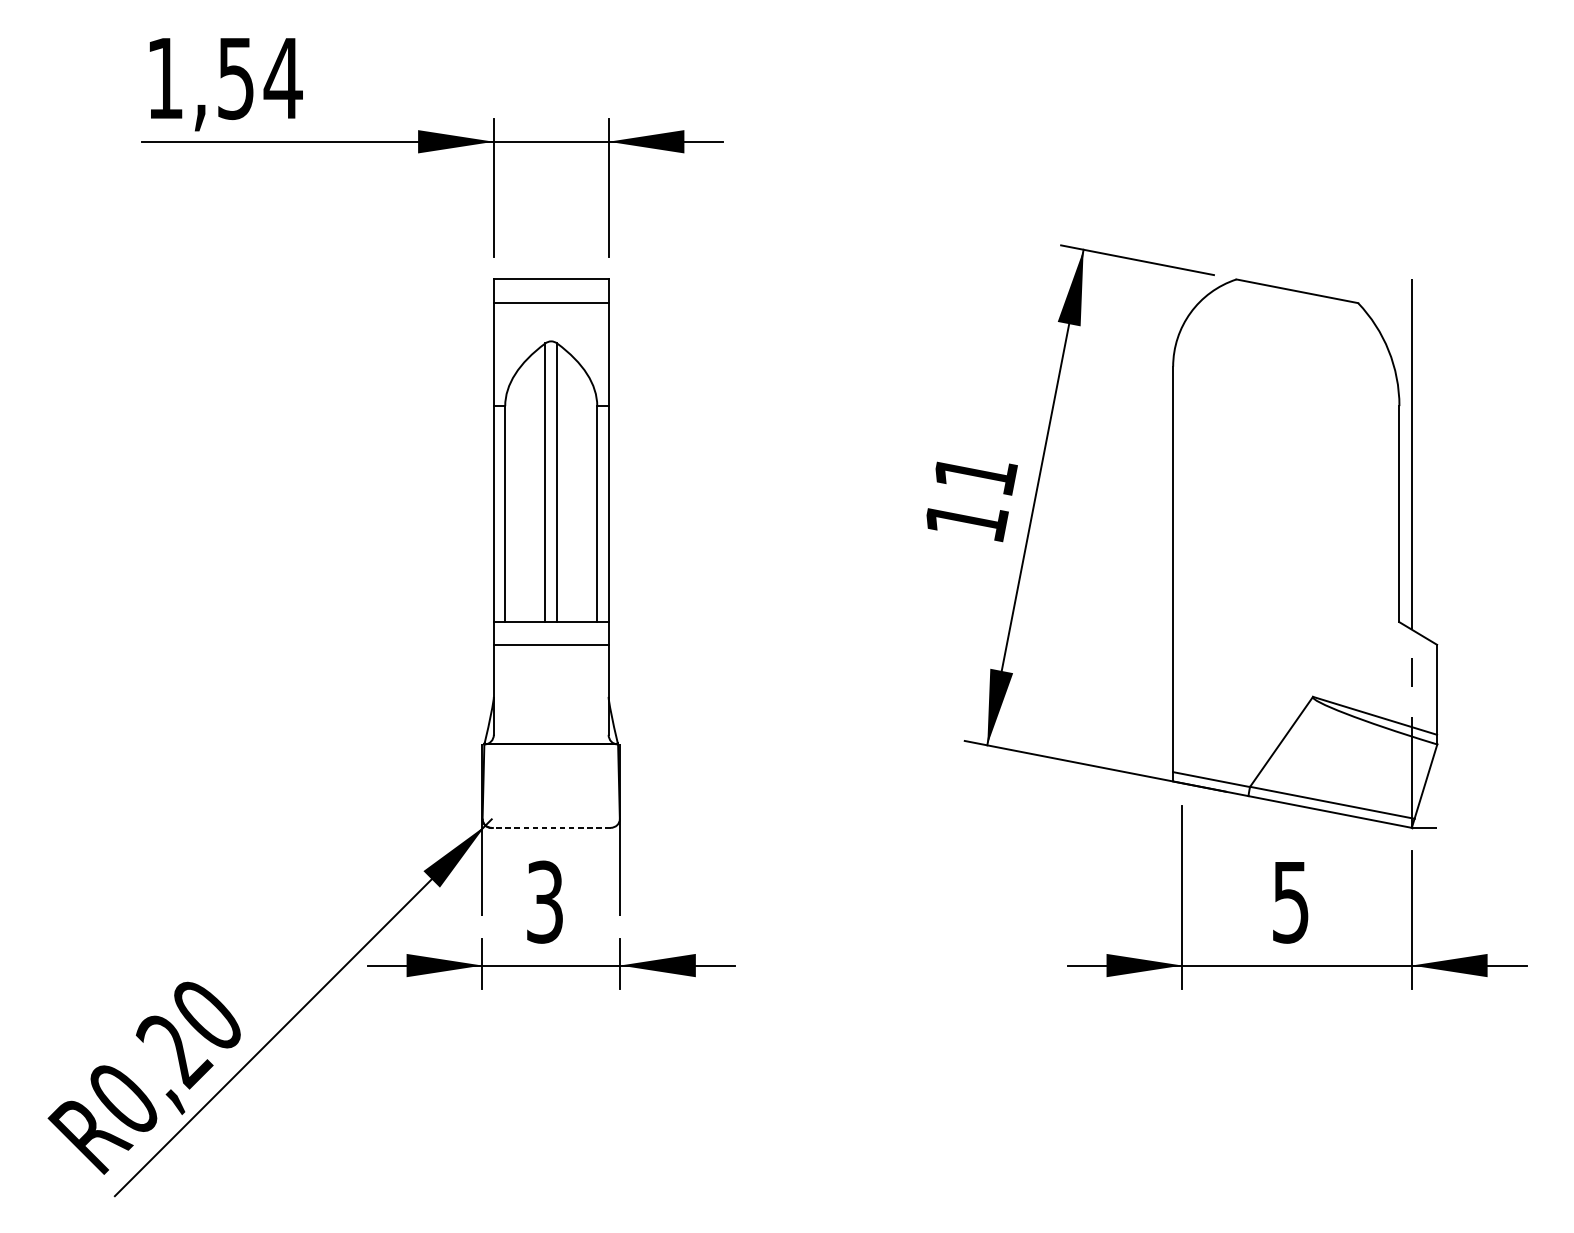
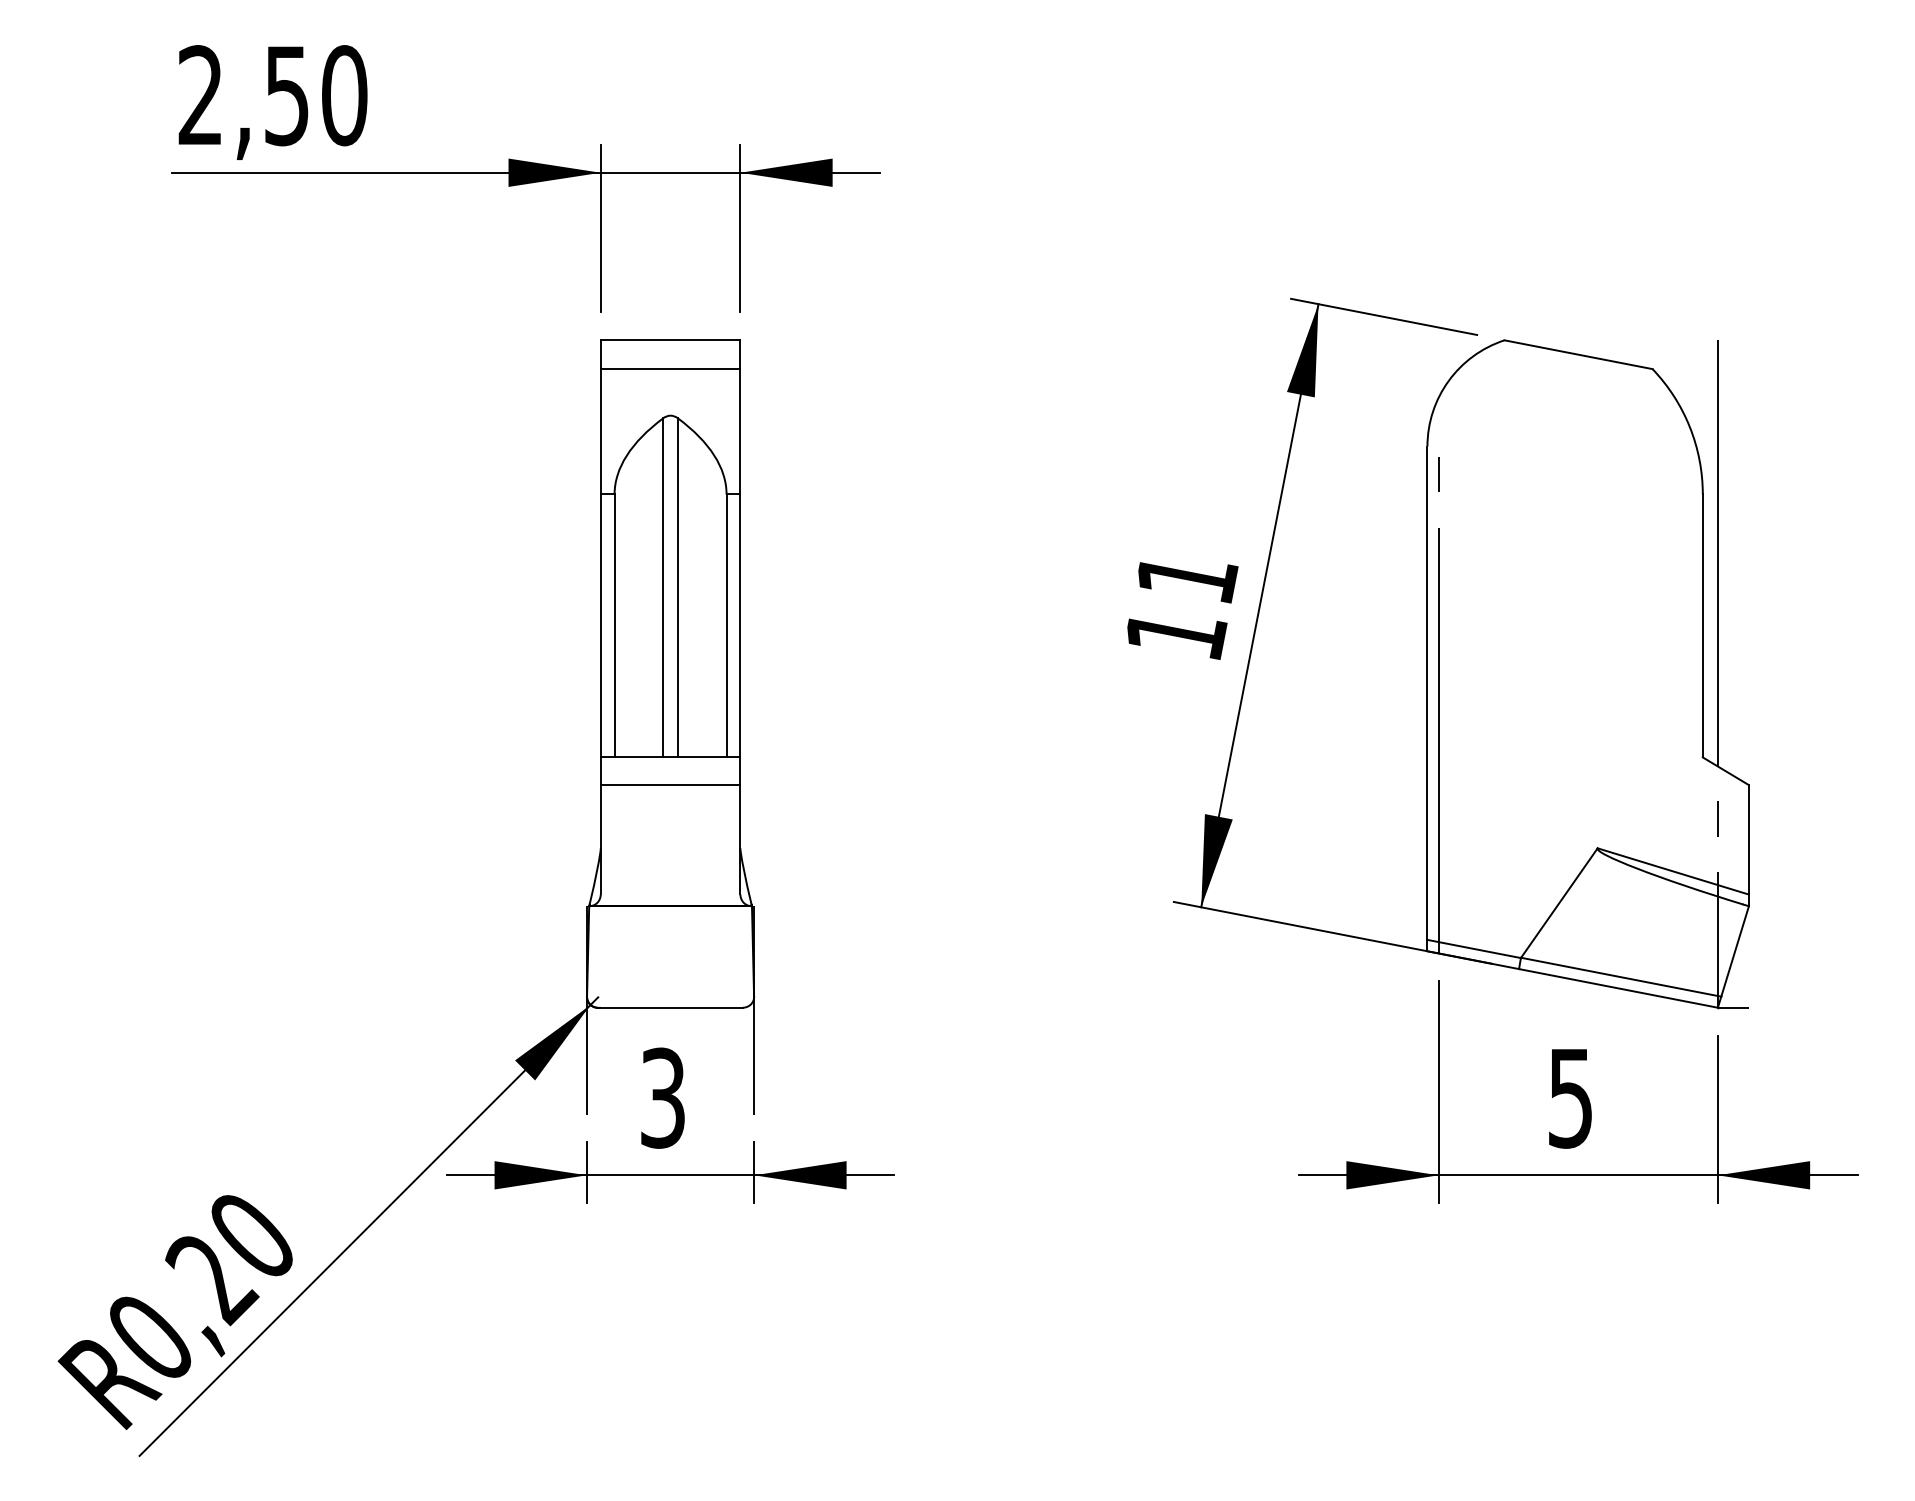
text: (224, 78) -> (273, 95), 1,54 -> 2,50
line: (1182, 574) -> (1438, 699), added
line: (551, 827) -> (670, 1007), dashed -> solid

